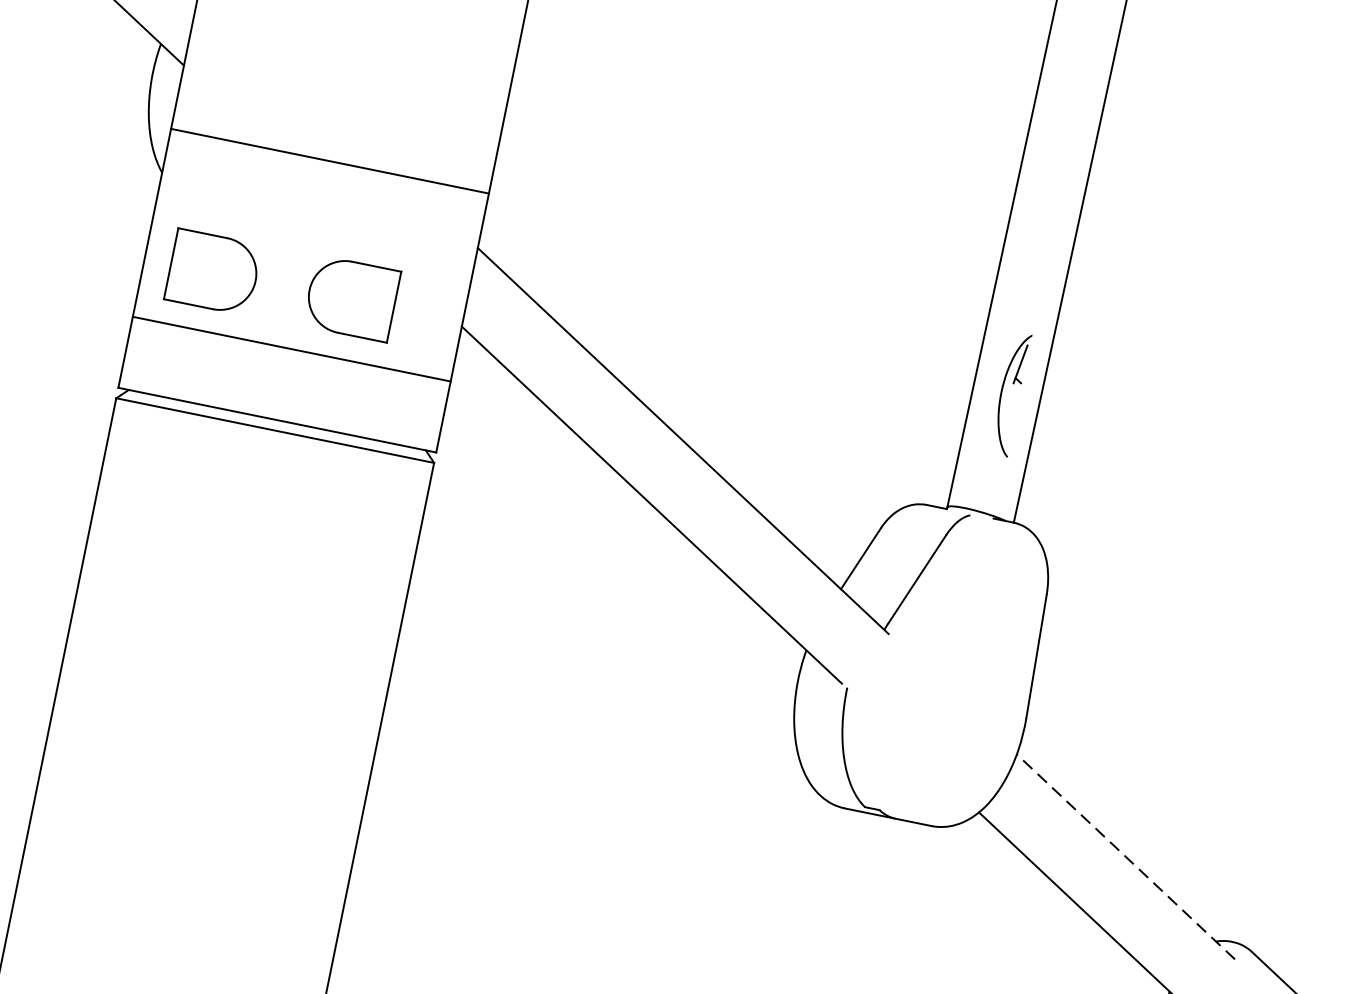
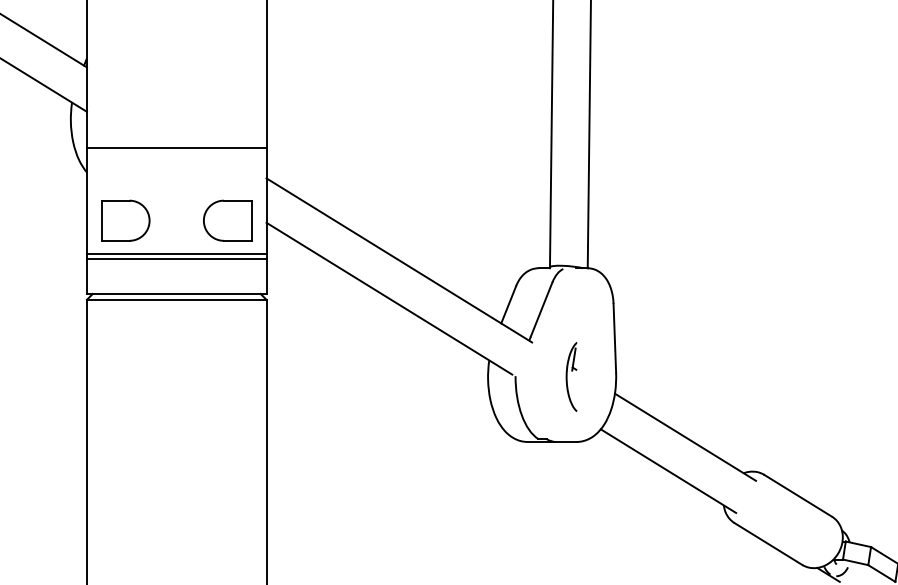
part: (351, 298) -> (227, 220), moved
line: (289, 357) -> (176, 258), added
part: (1010, 393) -> (571, 376), moved
line: (1125, 857) -> (685, 437), dashed -> solid

